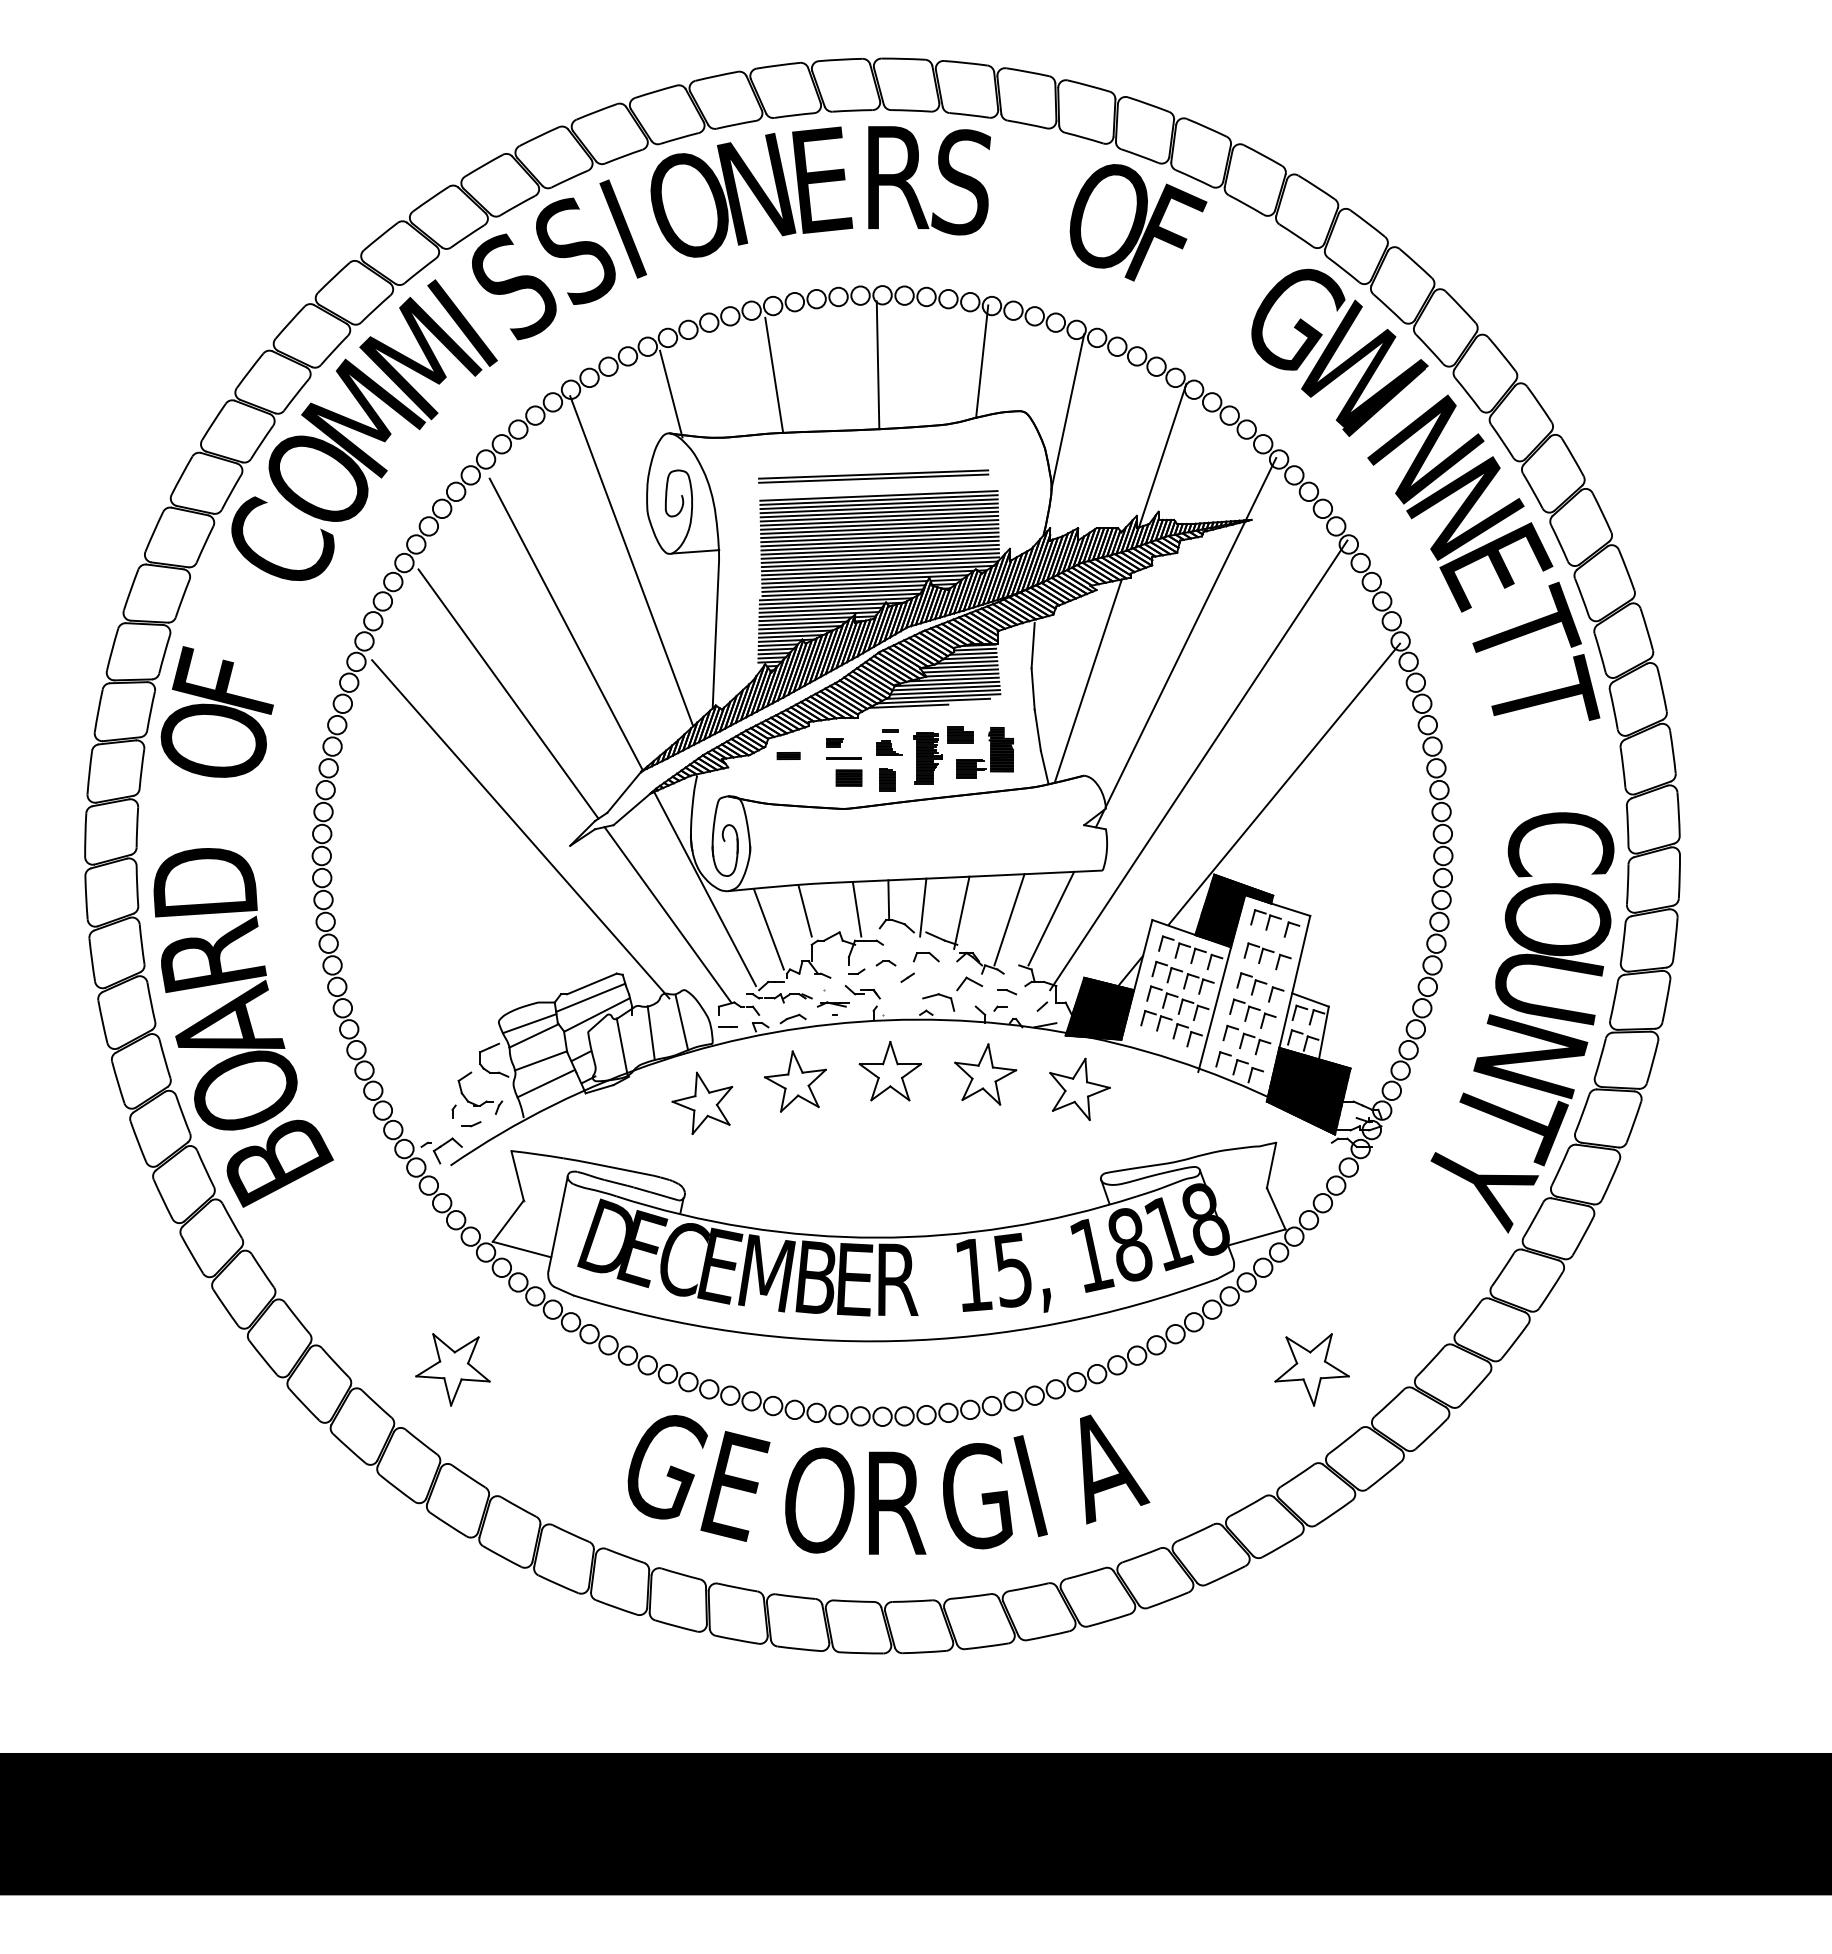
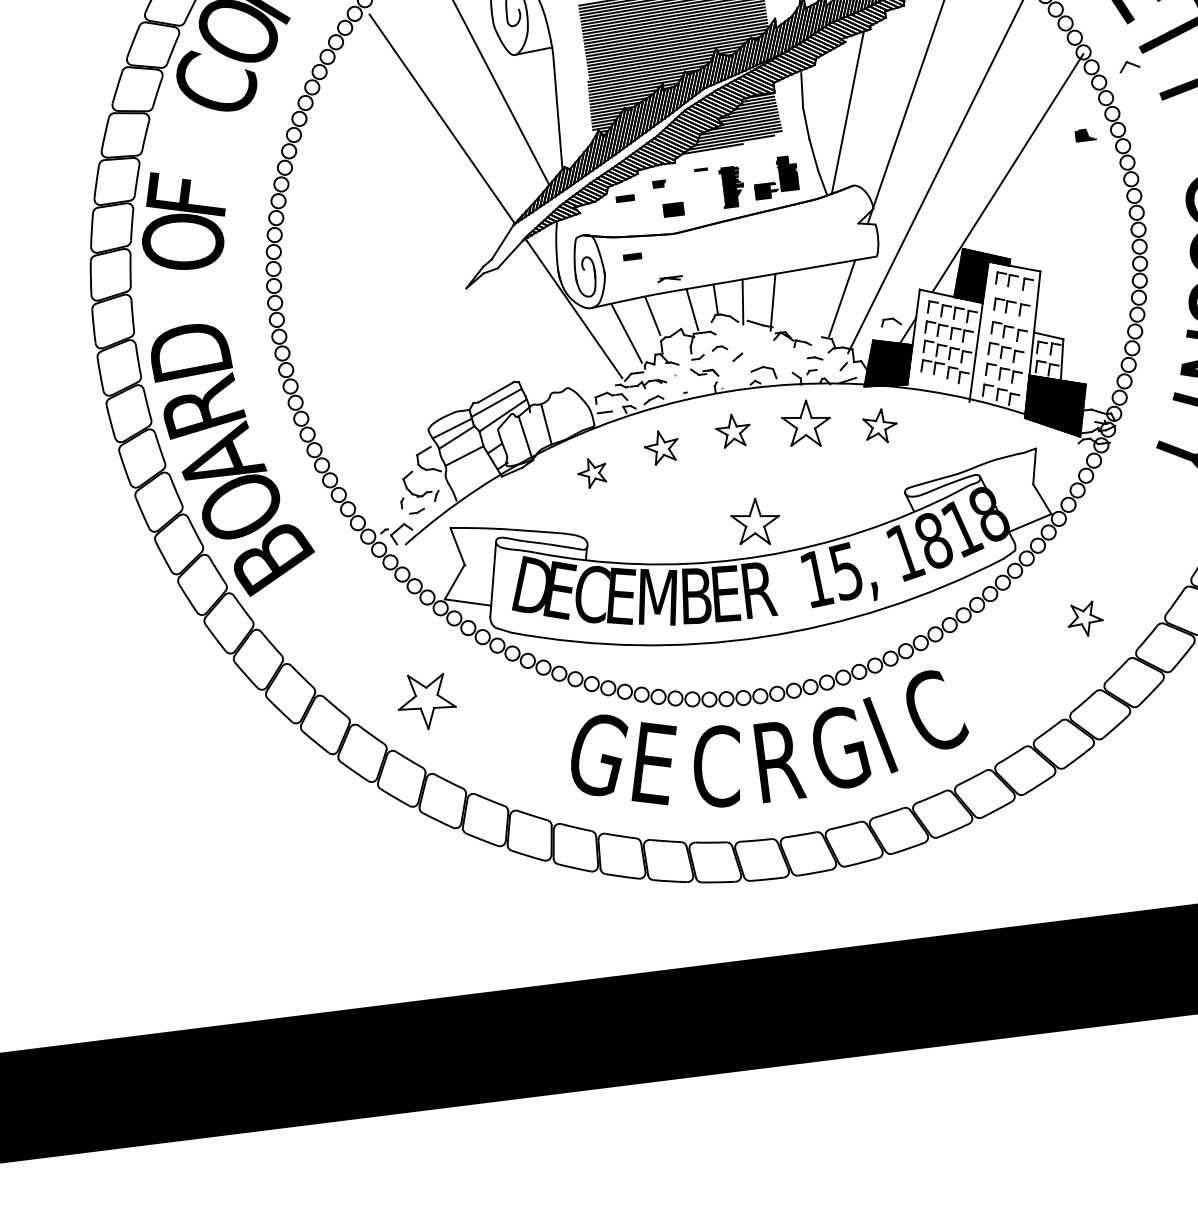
line: (508, 693) -> (404, 177), removed
part: (960, 734) -> (754, 165), removed
part: (889, 747) -> (1085, 134), moved
line: (843, 758) -> (667, 195), removed
part: (887, 779) -> (703, 207), removed
line: (520, 829) -> (426, 280), removed
part: (788, 832) -> (632, 257), added
line: (667, 914) -> (547, 331), removed
line: (1009, 919) -> (810, 302), removed
part: (925, 957) -> (890, 322), moved
part: (969, 983) -> (1129, 66), moved
part: (832, 1004) -> (669, 279), moved
line: (681, 1022) -> (568, 413), removed
part: (889, 1071) -> (732, 430), size x0.7
part: (795, 1081) -> (661, 447), size x0.7
line: (546, 1083) -> (470, 472), removed
part: (1079, 1088) -> (880, 425), size x0.7
part: (702, 1102) -> (592, 472), size x0.6
part: (904, 1192) -> (755, 522), added
part: (1311, 1369) -> (1084, 619), size x0.6
text: (1109, 1467) -> (939, 713), A -> C
text: (821, 1500) -> (721, 766), O -> C

